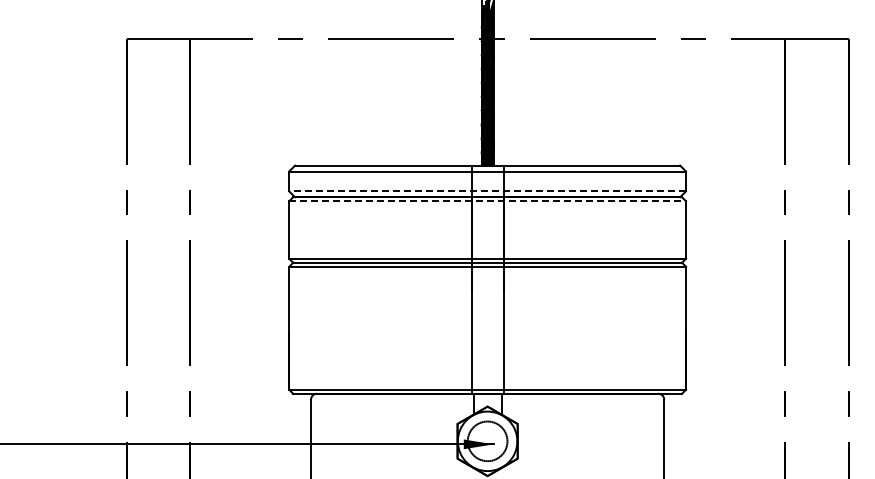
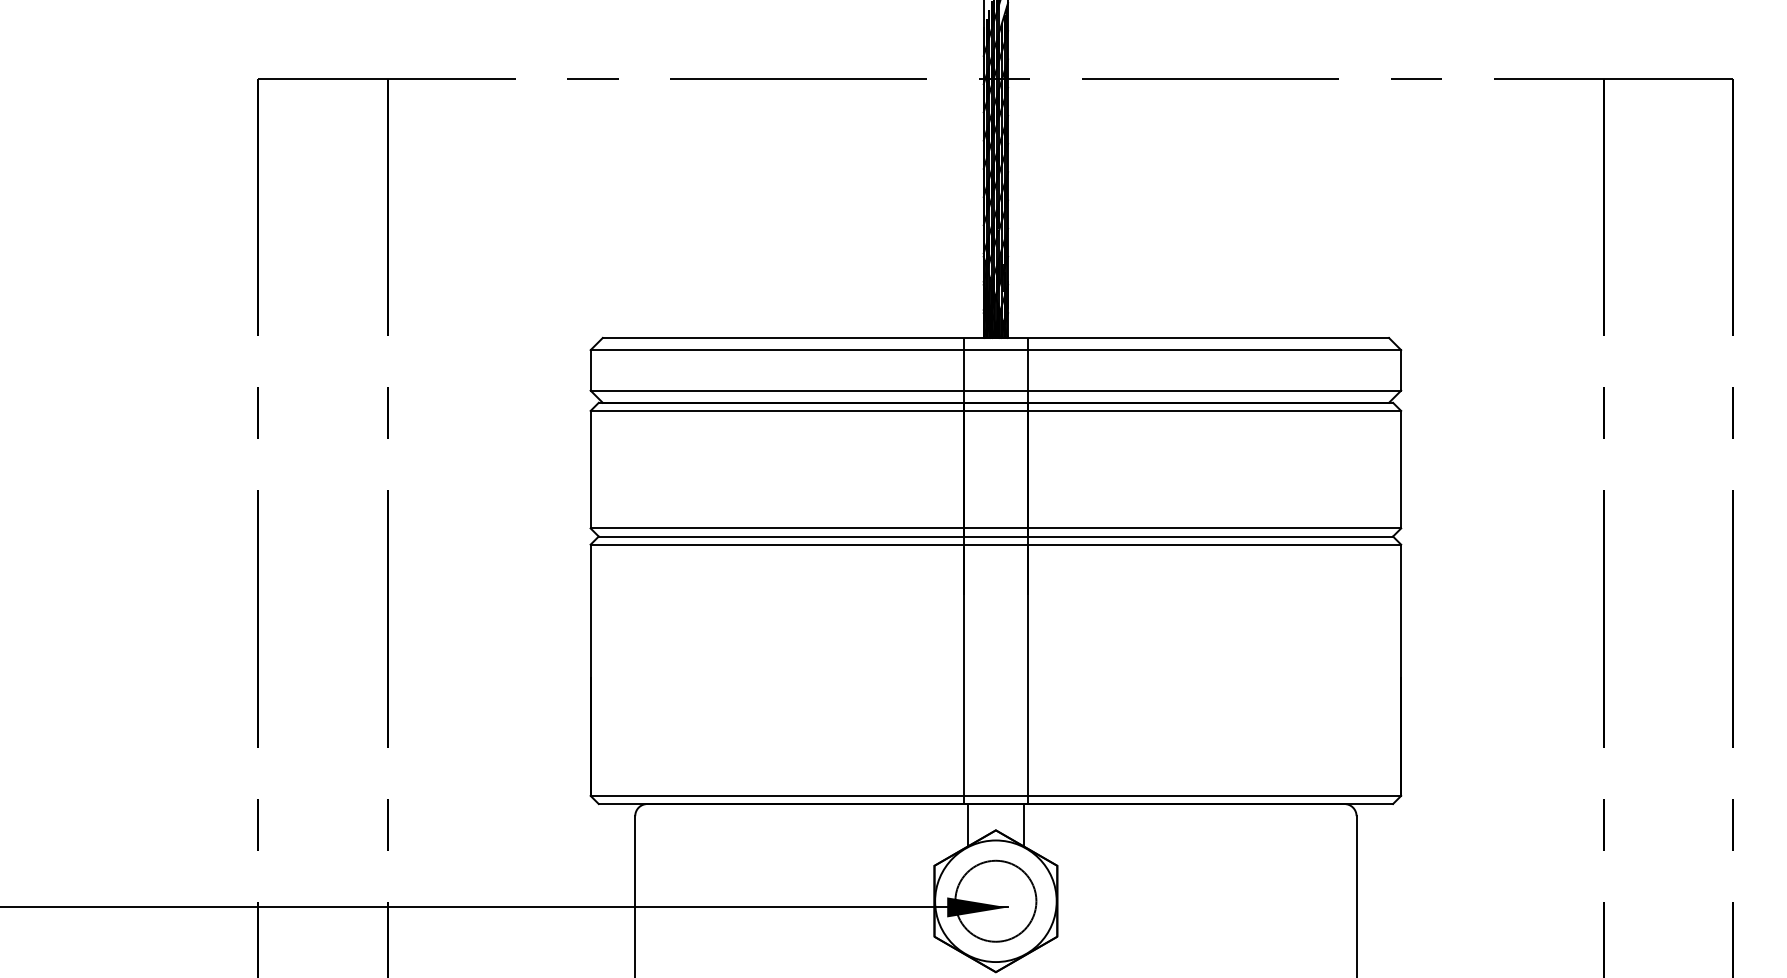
line: (487, 191) -> (995, 390), dashed -> solid
line: (488, 201) -> (997, 411), dashed -> solid

